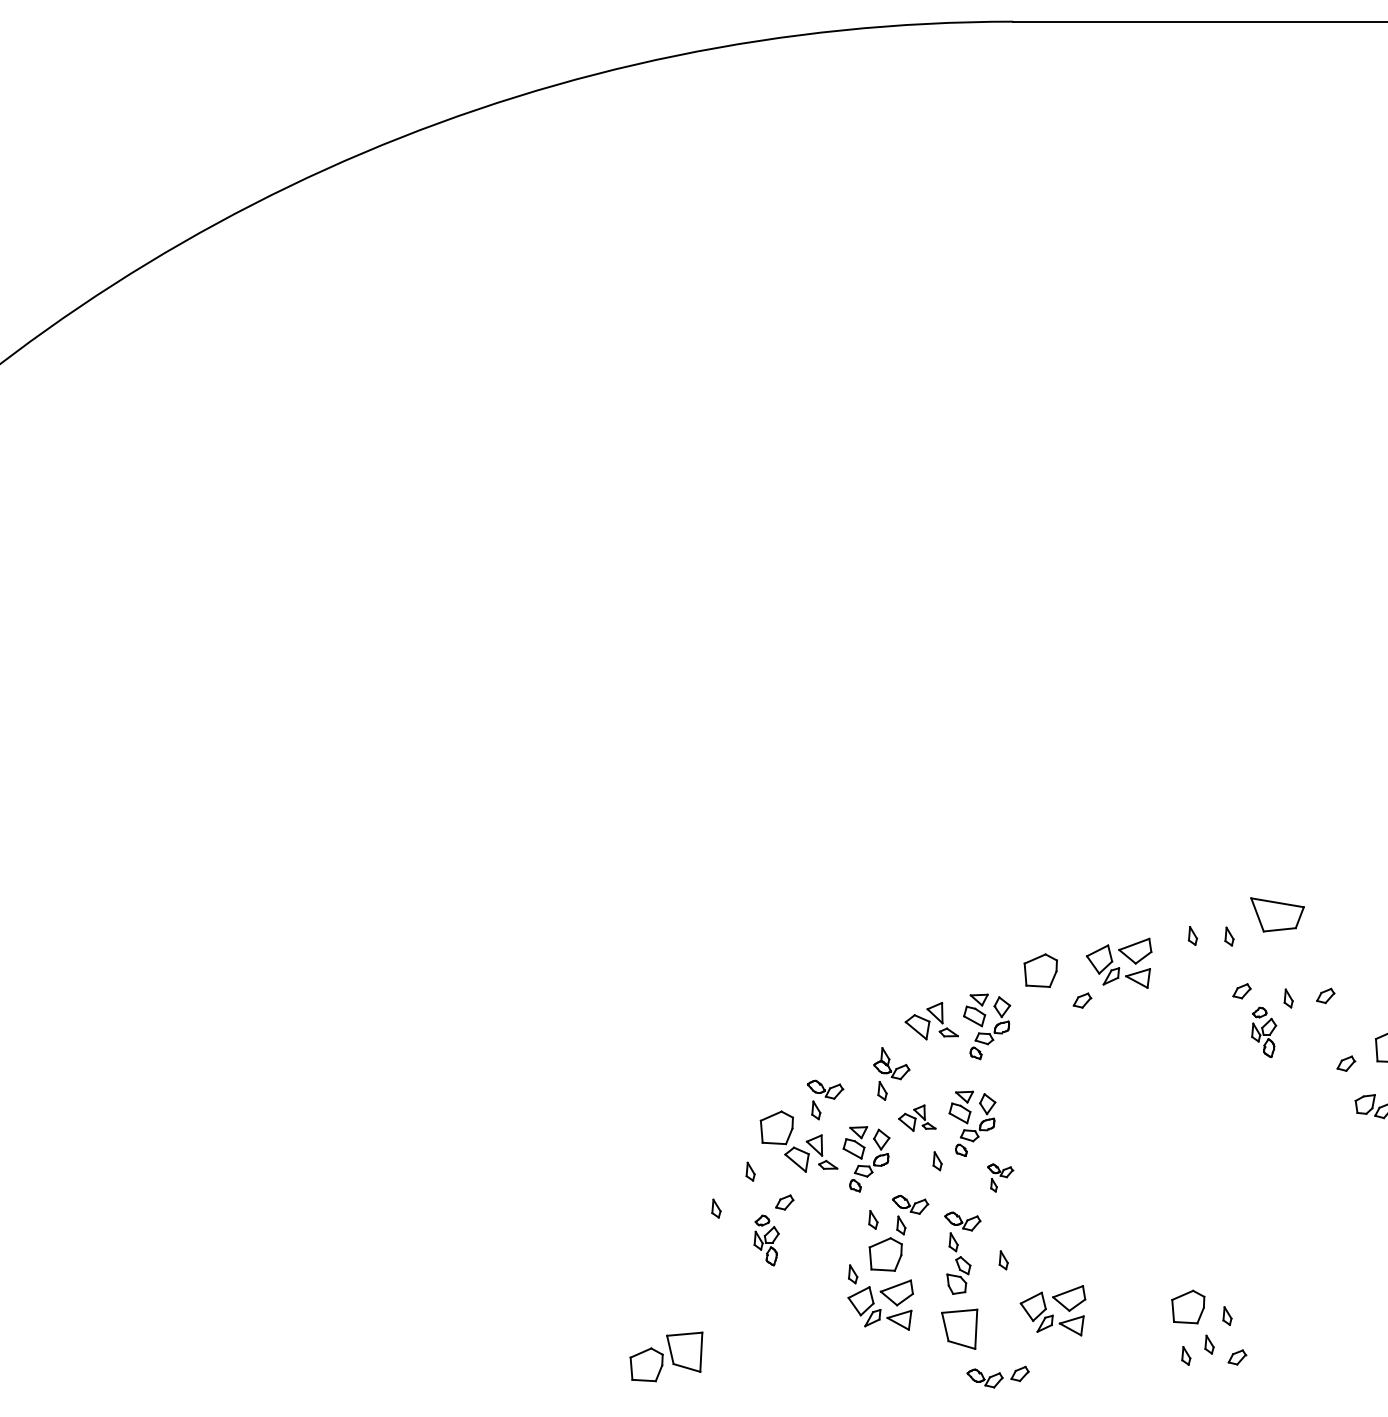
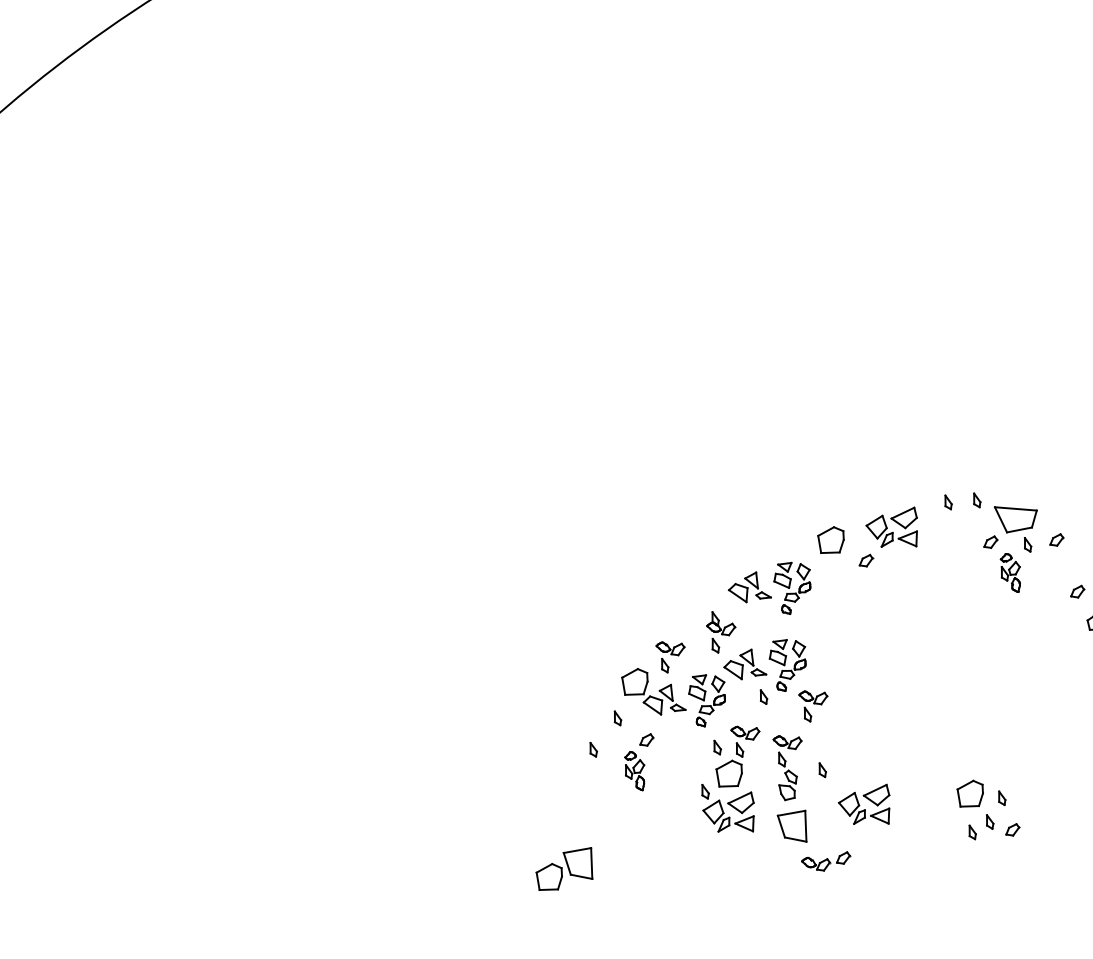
part: (1277, 914) -> (1016, 518), moved
part: (917, 1118) -> (744, 664), size x1.43
part: (1000, 1177) -> (814, 705), size x1.43

